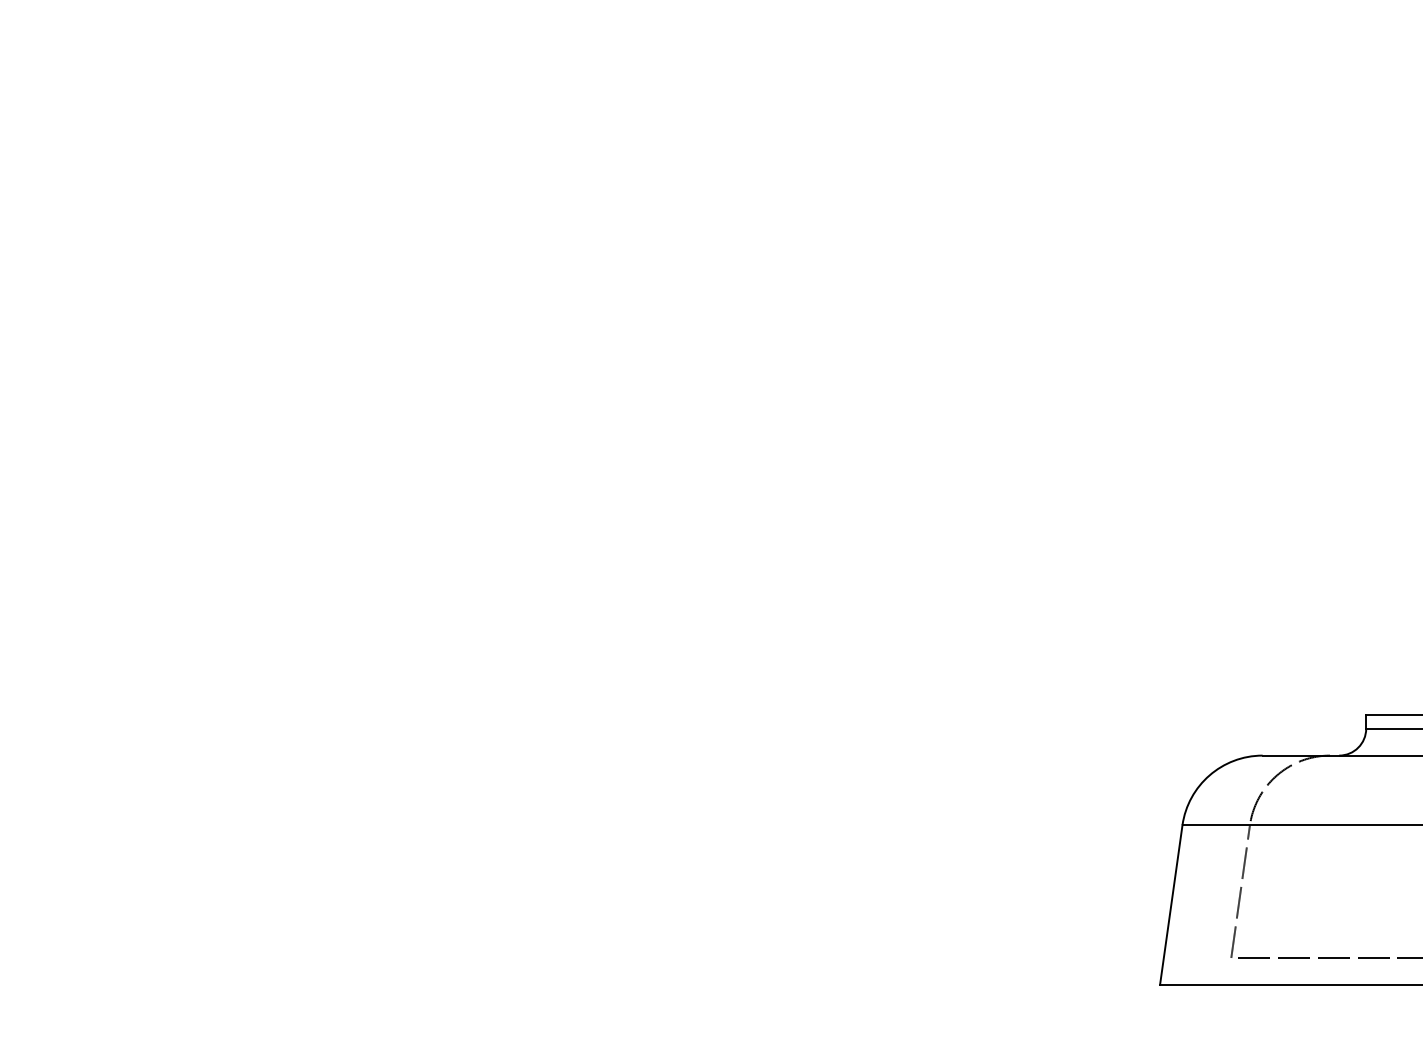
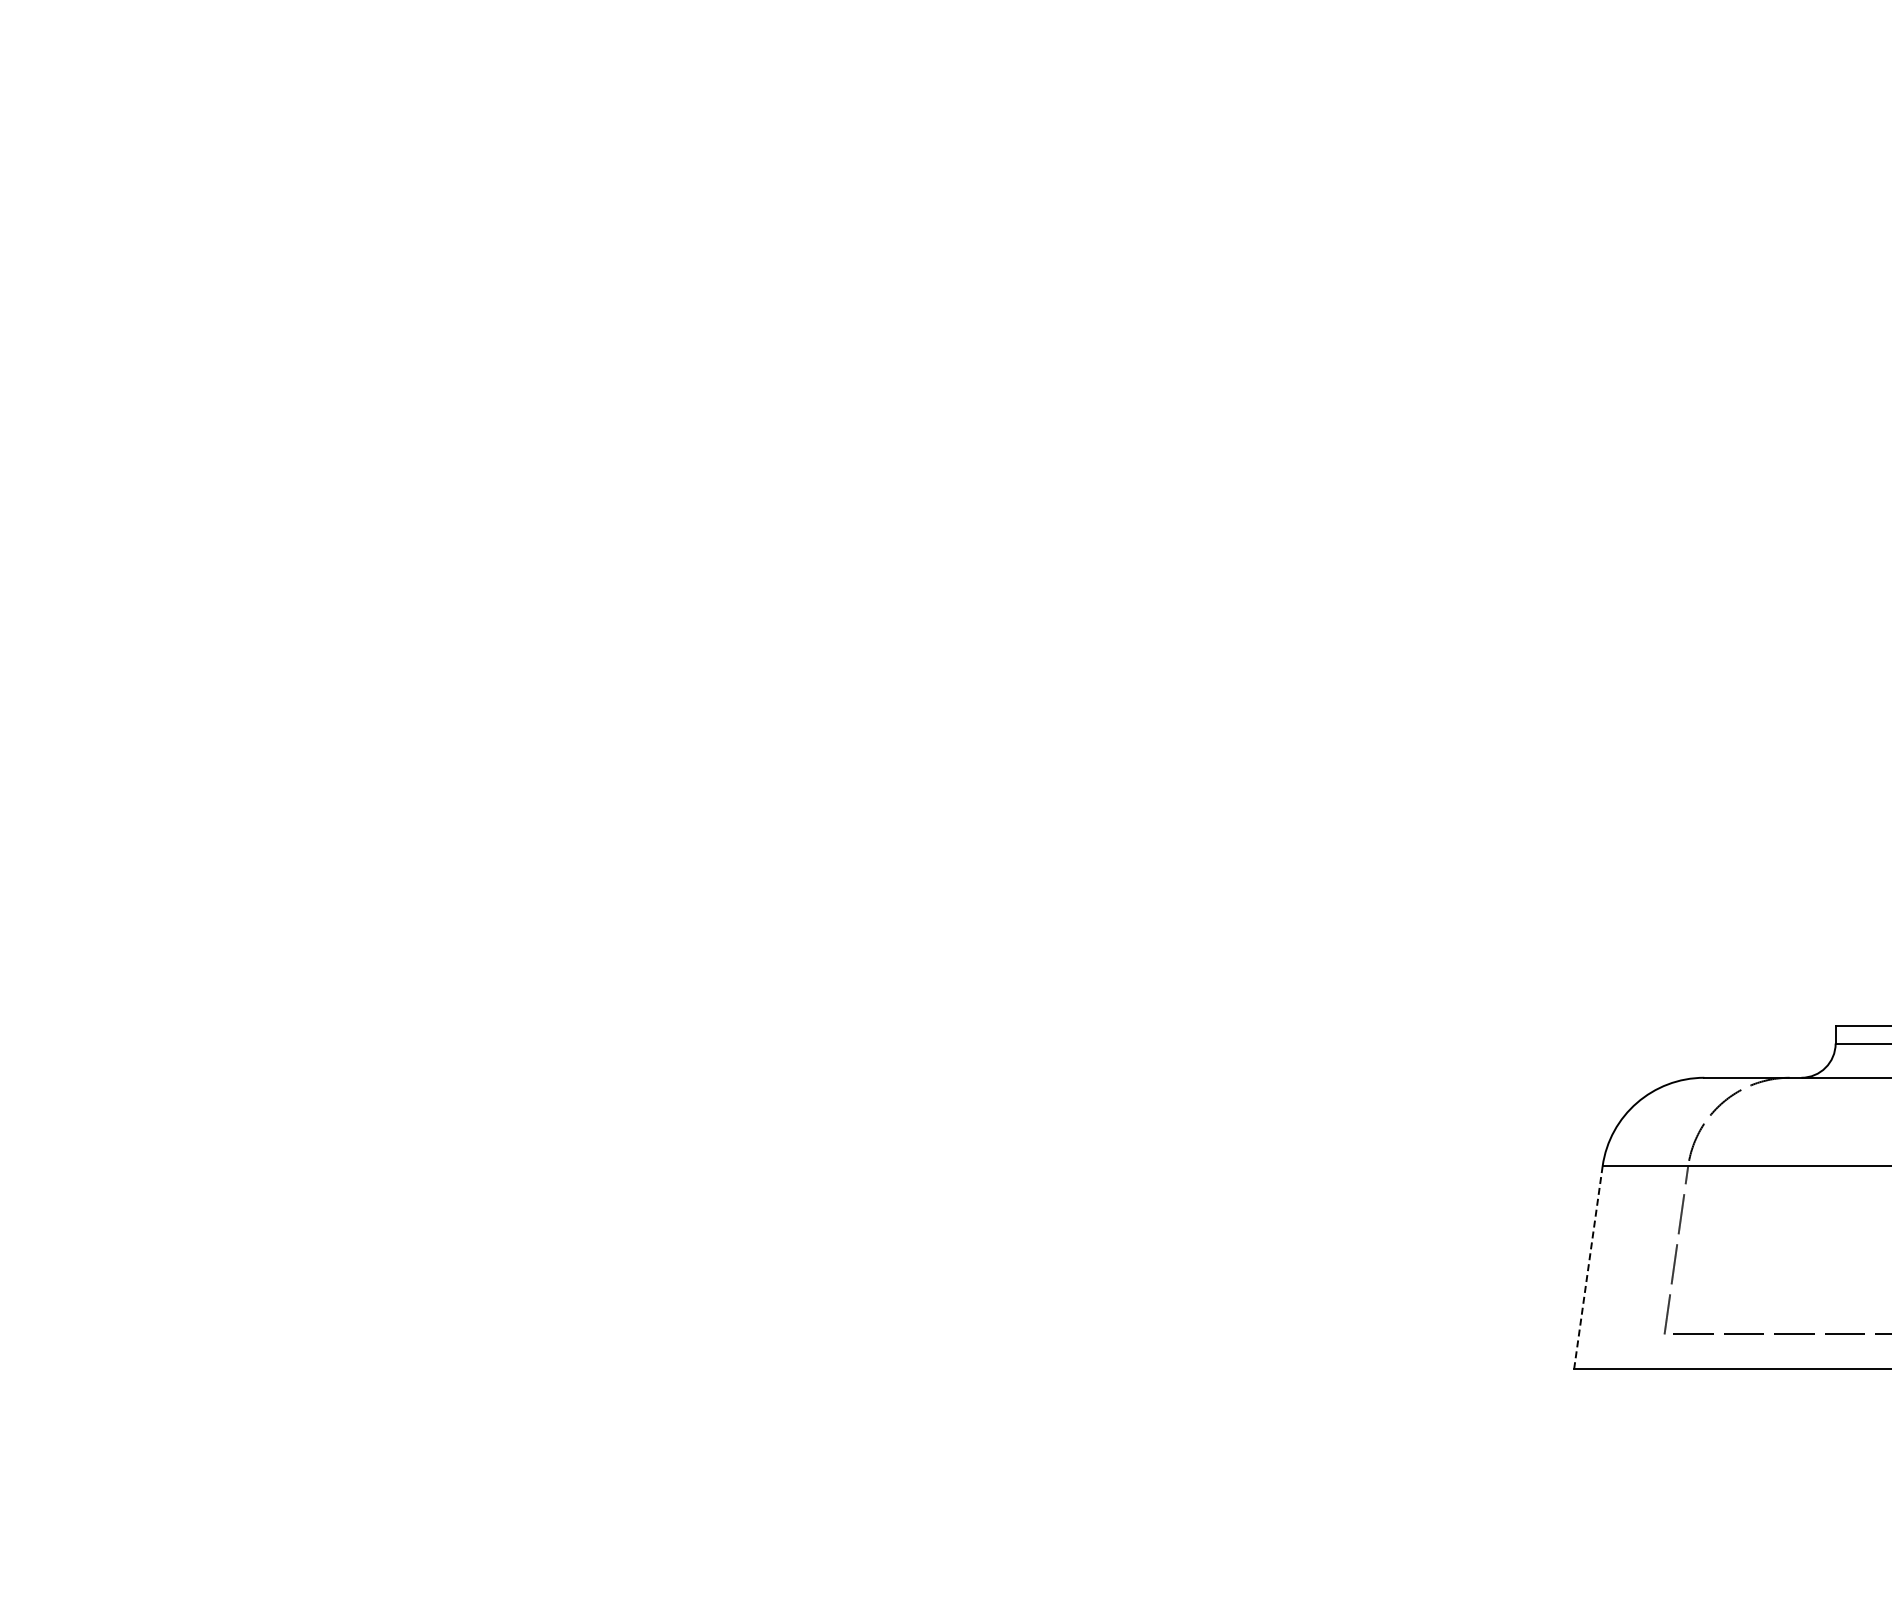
line: (1171, 905) -> (1588, 1267), solid -> dashed

